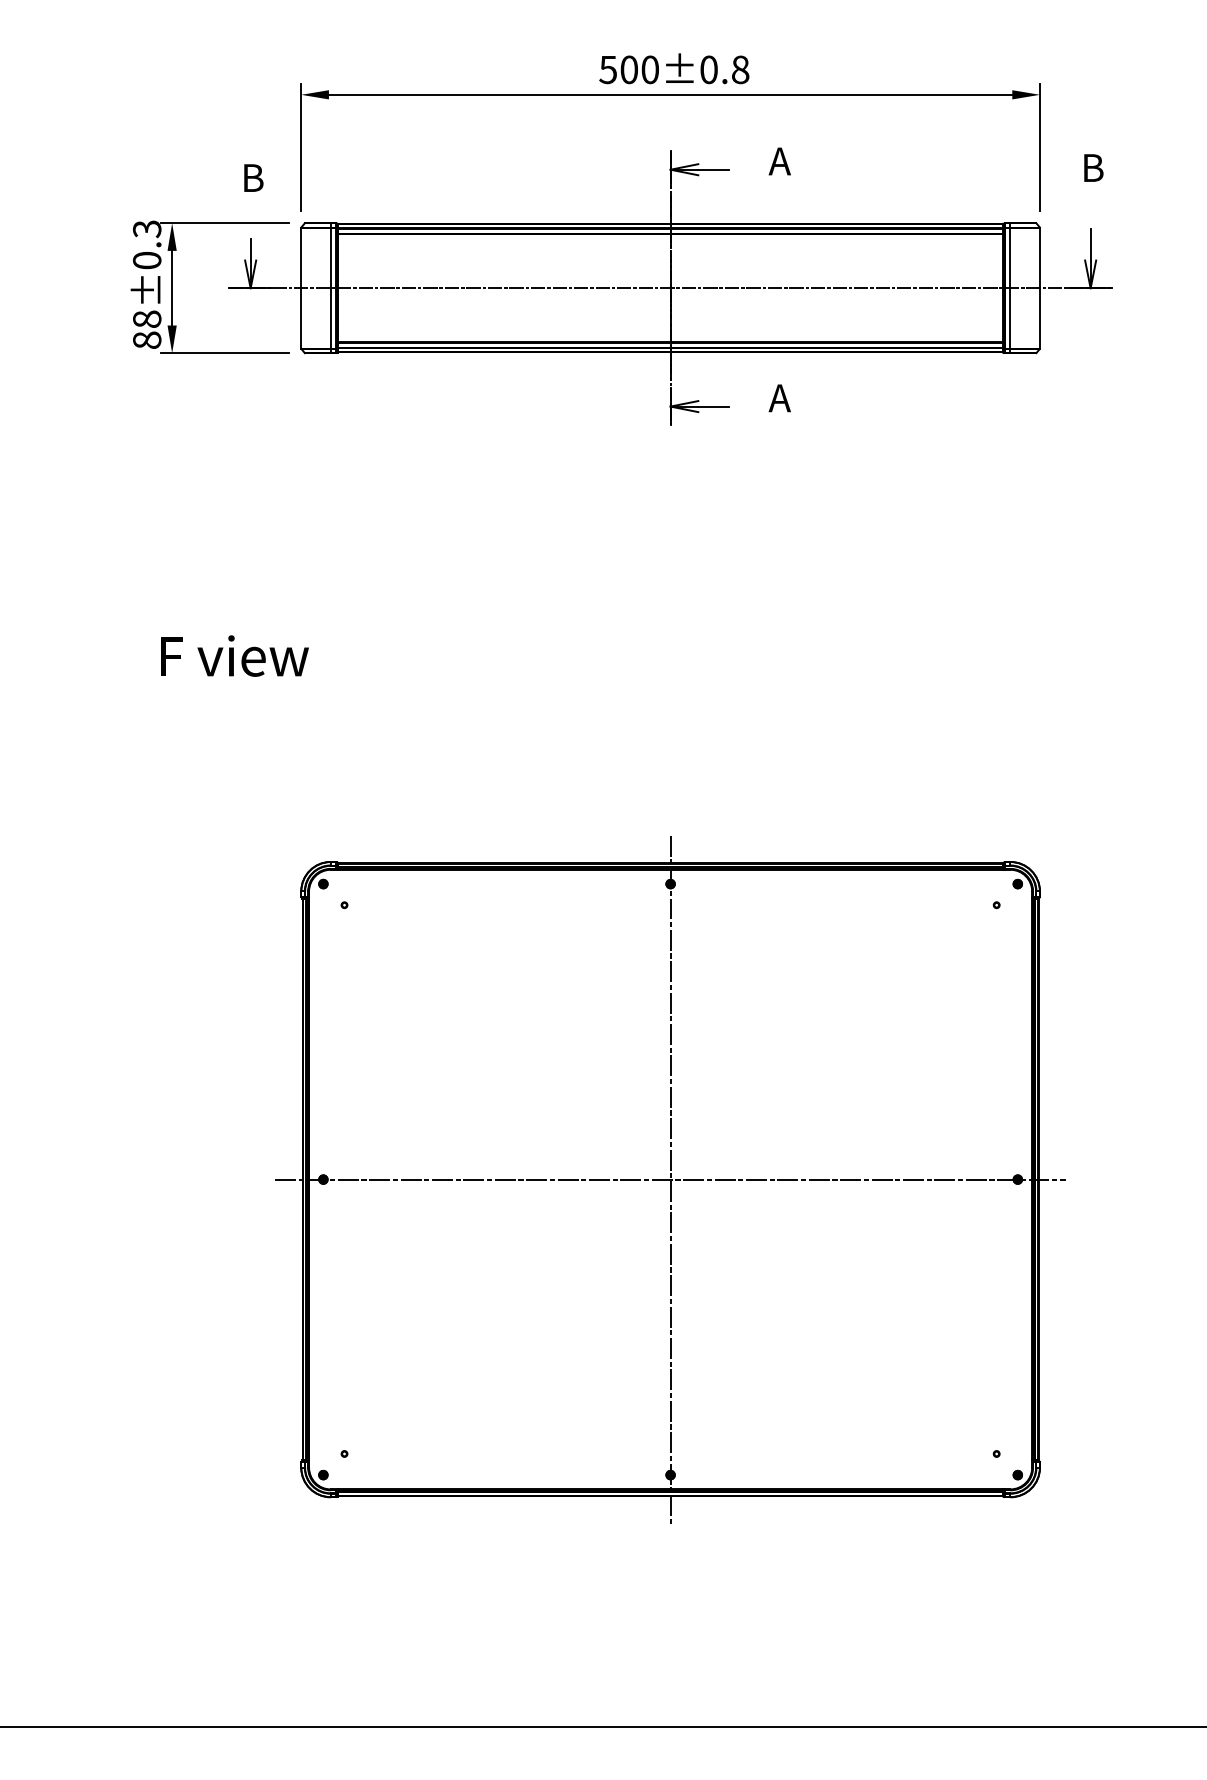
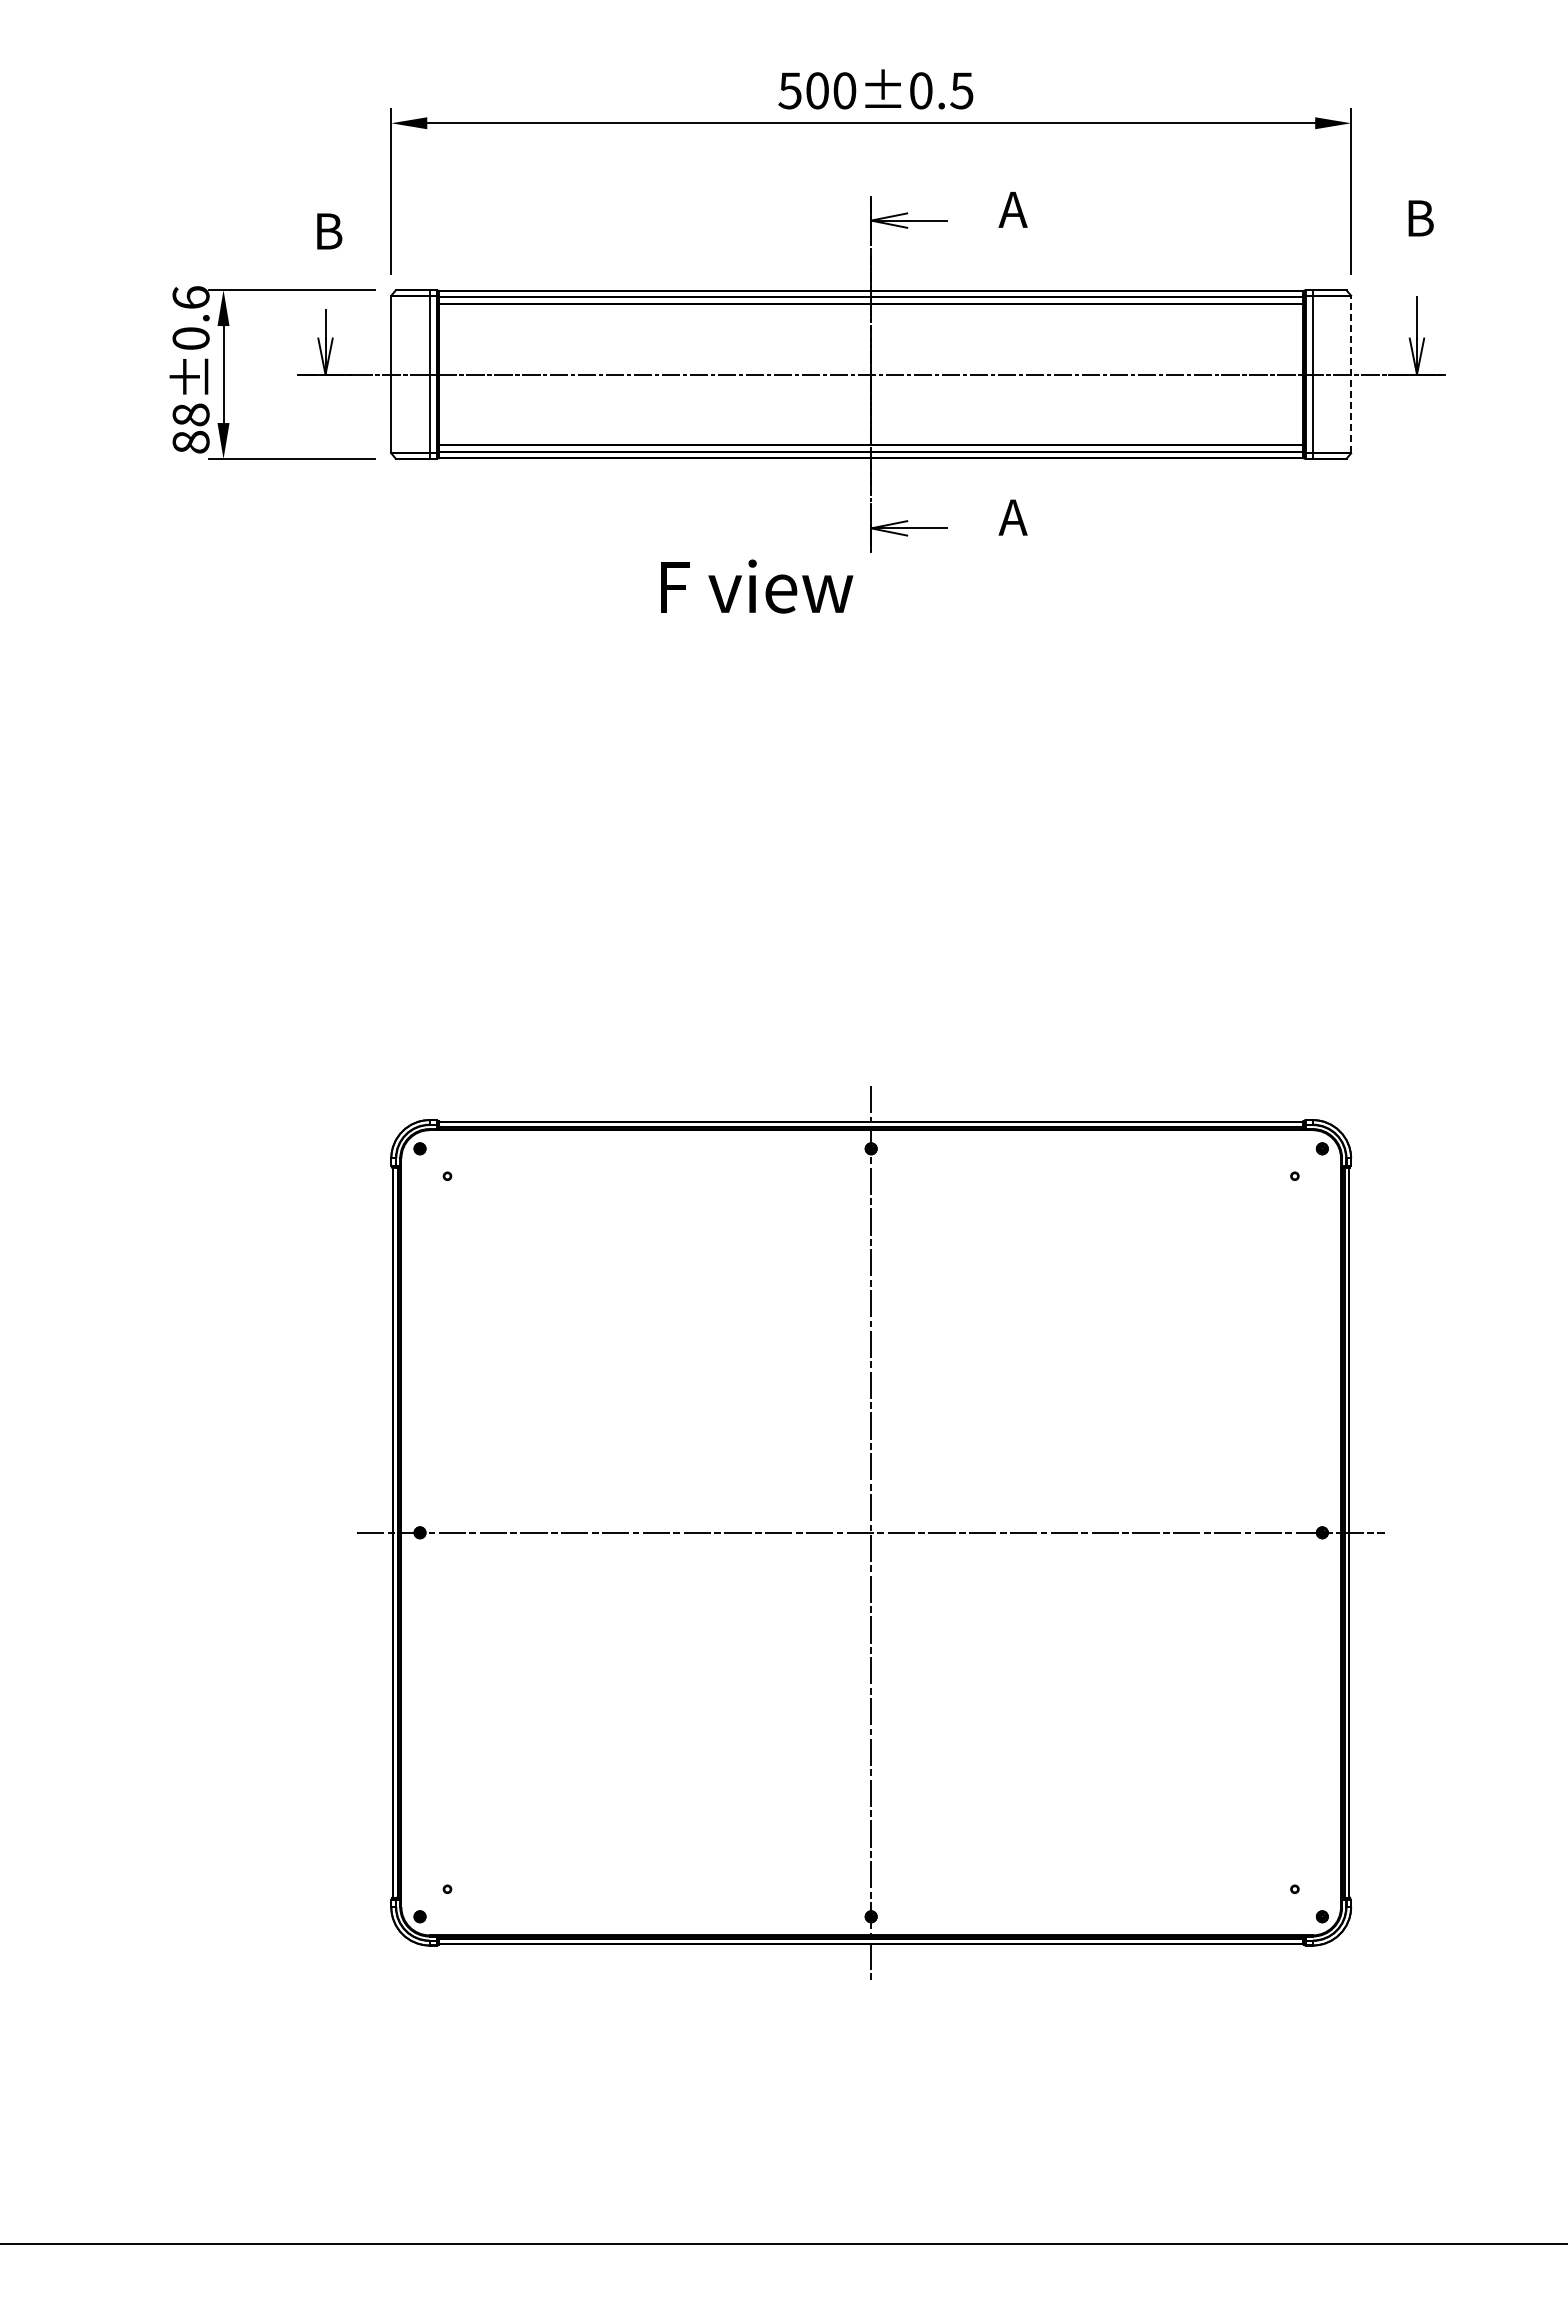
text: (740, 69) -> (961, 90), 500±0.8 -> 500±0.5
text: (146, 228) -> (190, 297), 88±0.3 -> 88±0.6
line: (1040, 288) -> (1351, 374), solid -> dashed
text: (235, 656) -> (757, 586), moved

